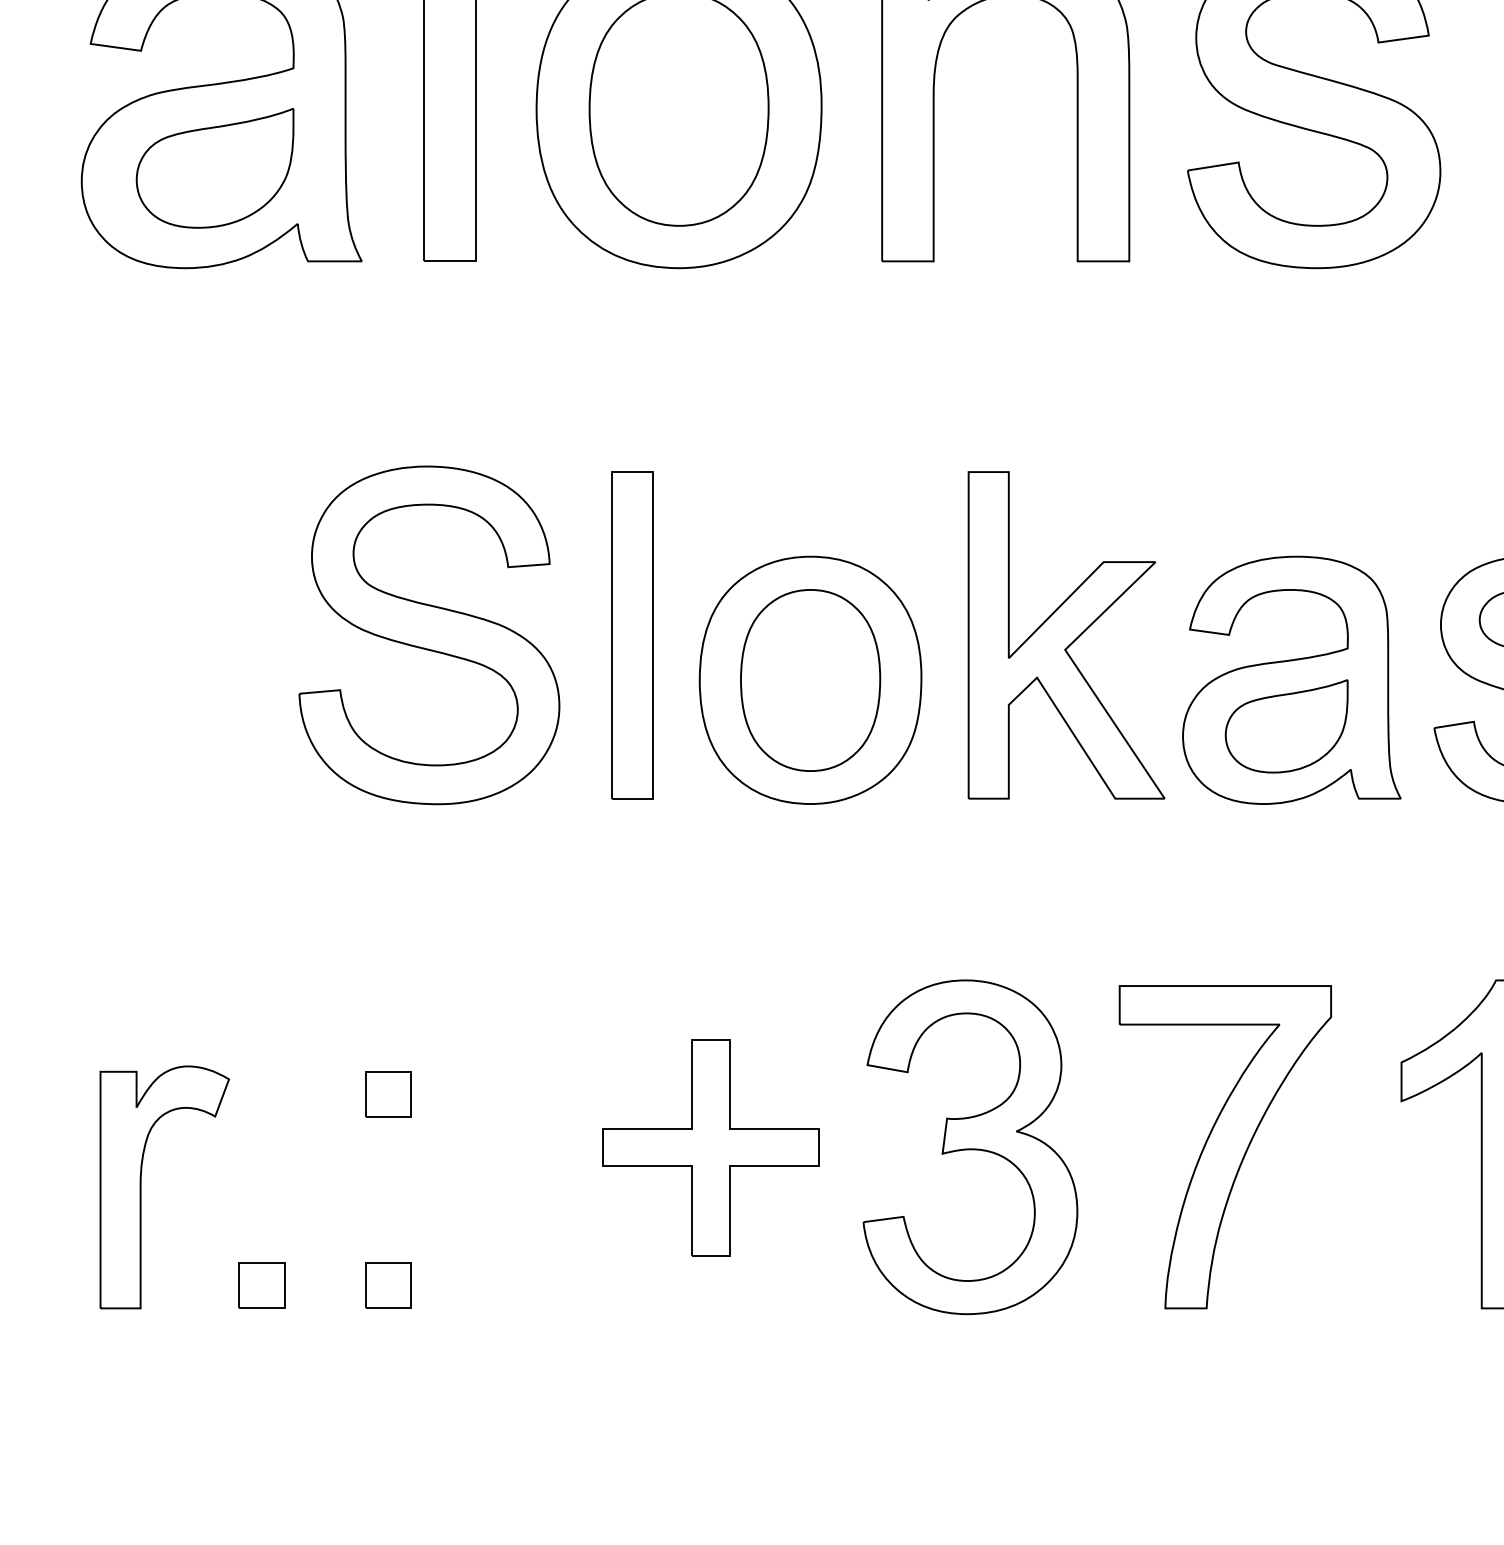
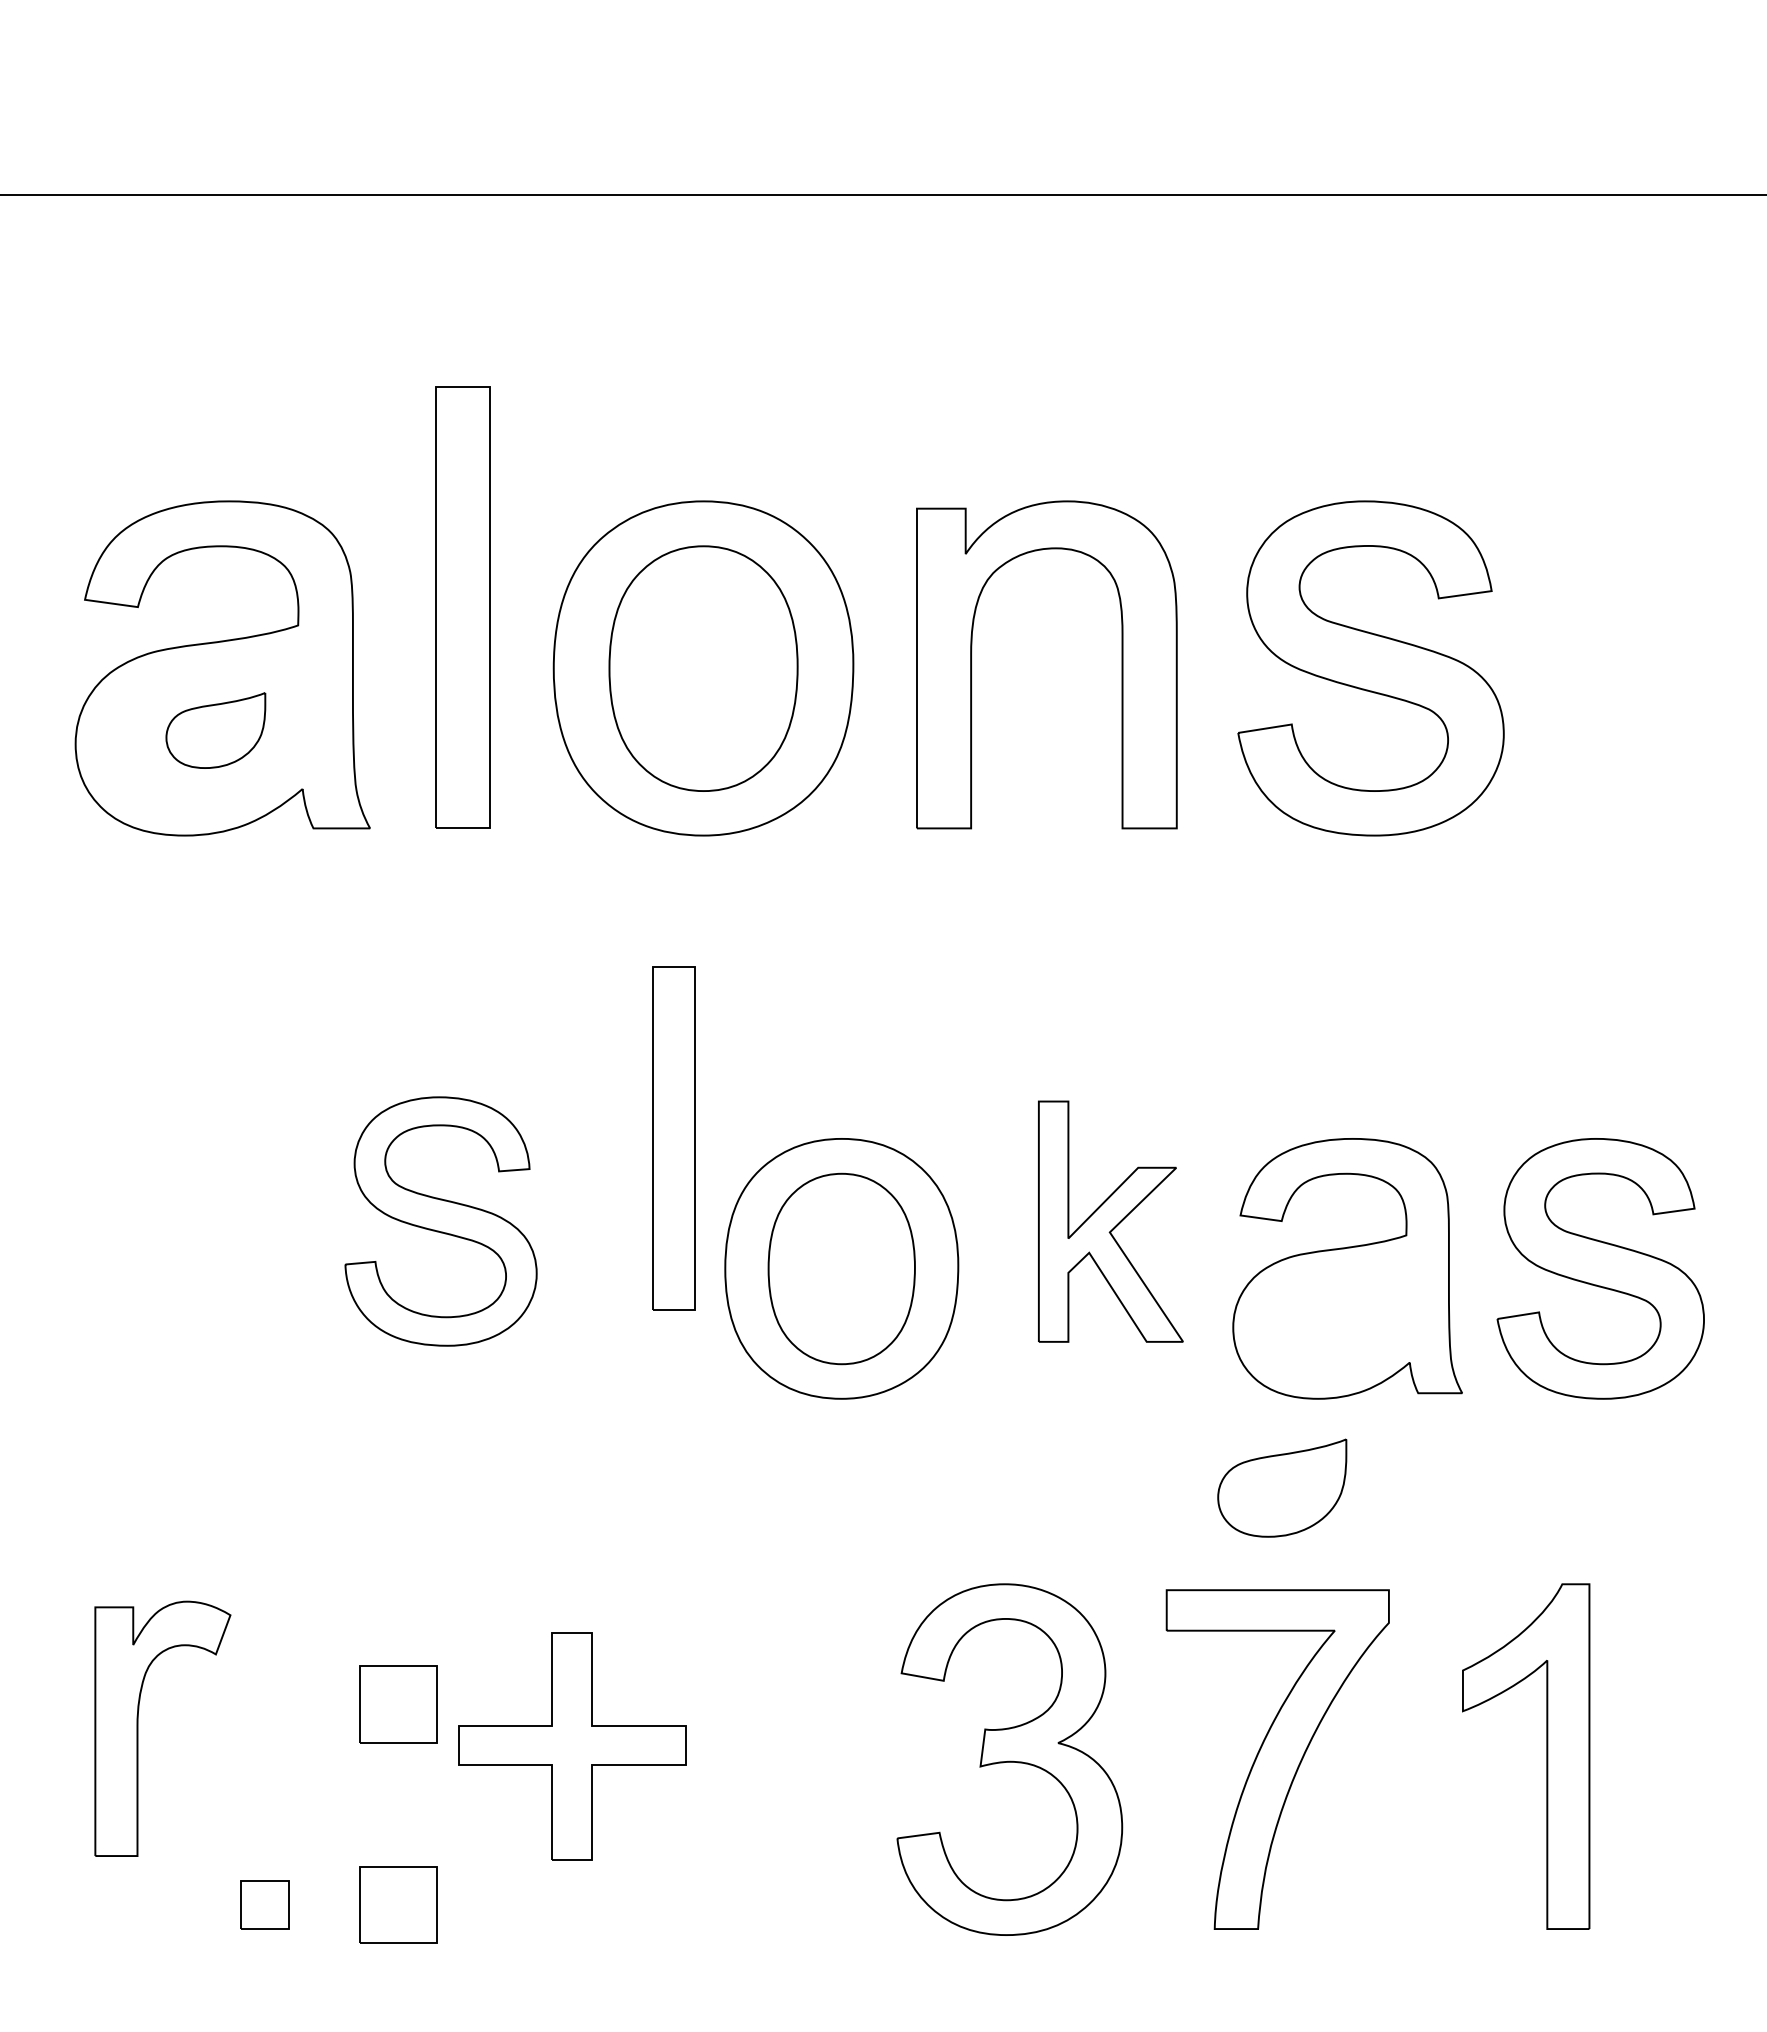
part: (214, 168) -> (215, 730), size x0.6
part: (428, 635) -> (440, 1221), size x0.7
part: (632, 635) -> (673, 1138), moved
part: (1066, 635) -> (1110, 1221), size x0.7
part: (1286, 725) -> (1282, 1487), moved
part: (387, 1093) -> (397, 1703), size x1.6
part: (711, 1148) -> (572, 1746), moved
part: (141, 1187) -> (138, 1728), moved
part: (387, 1285) -> (397, 1904), size x1.6

